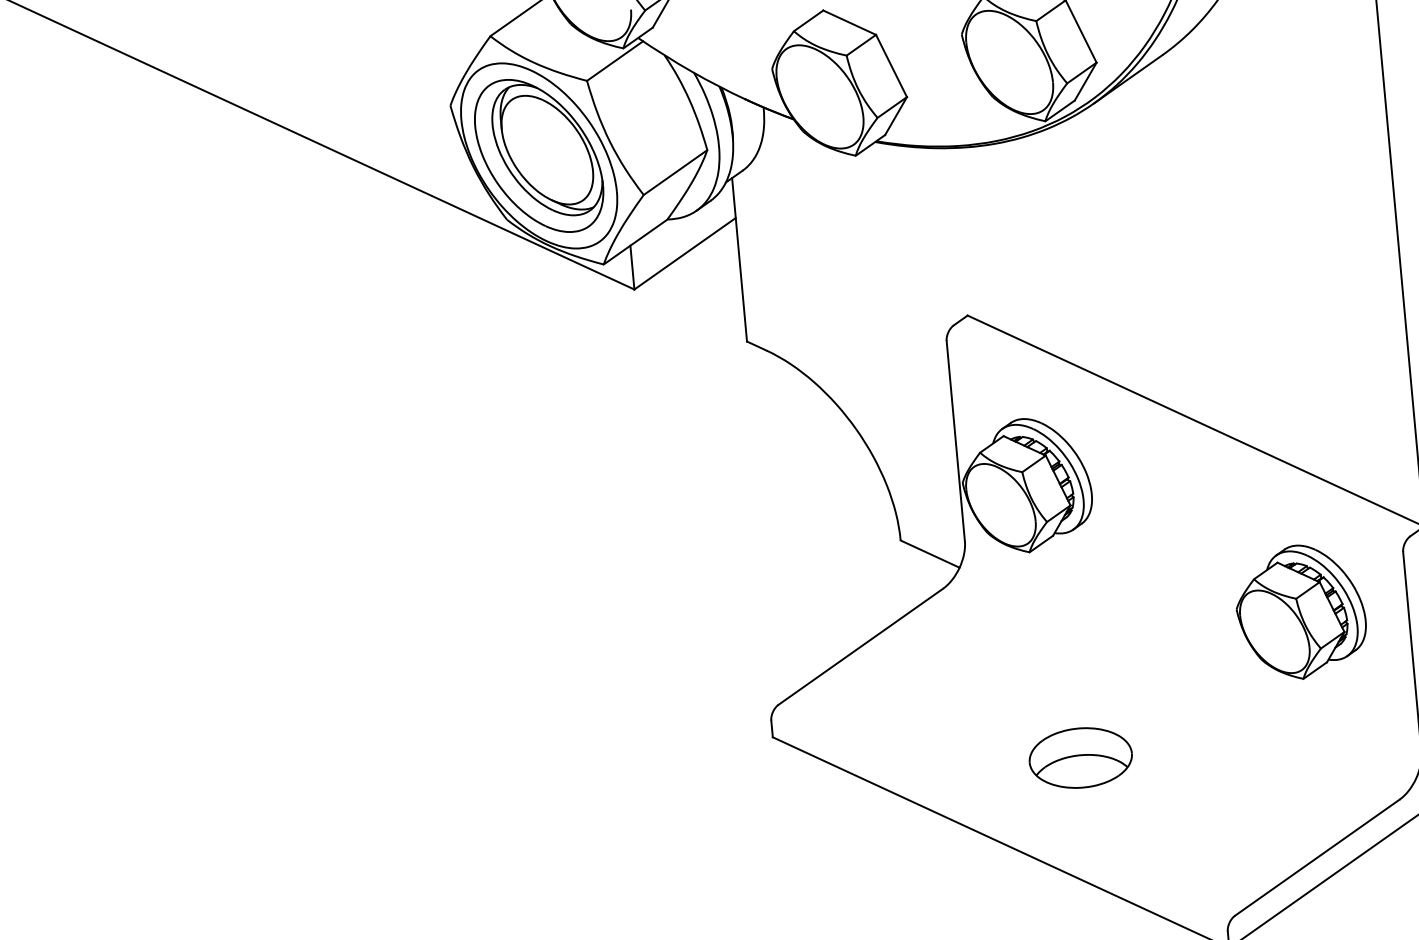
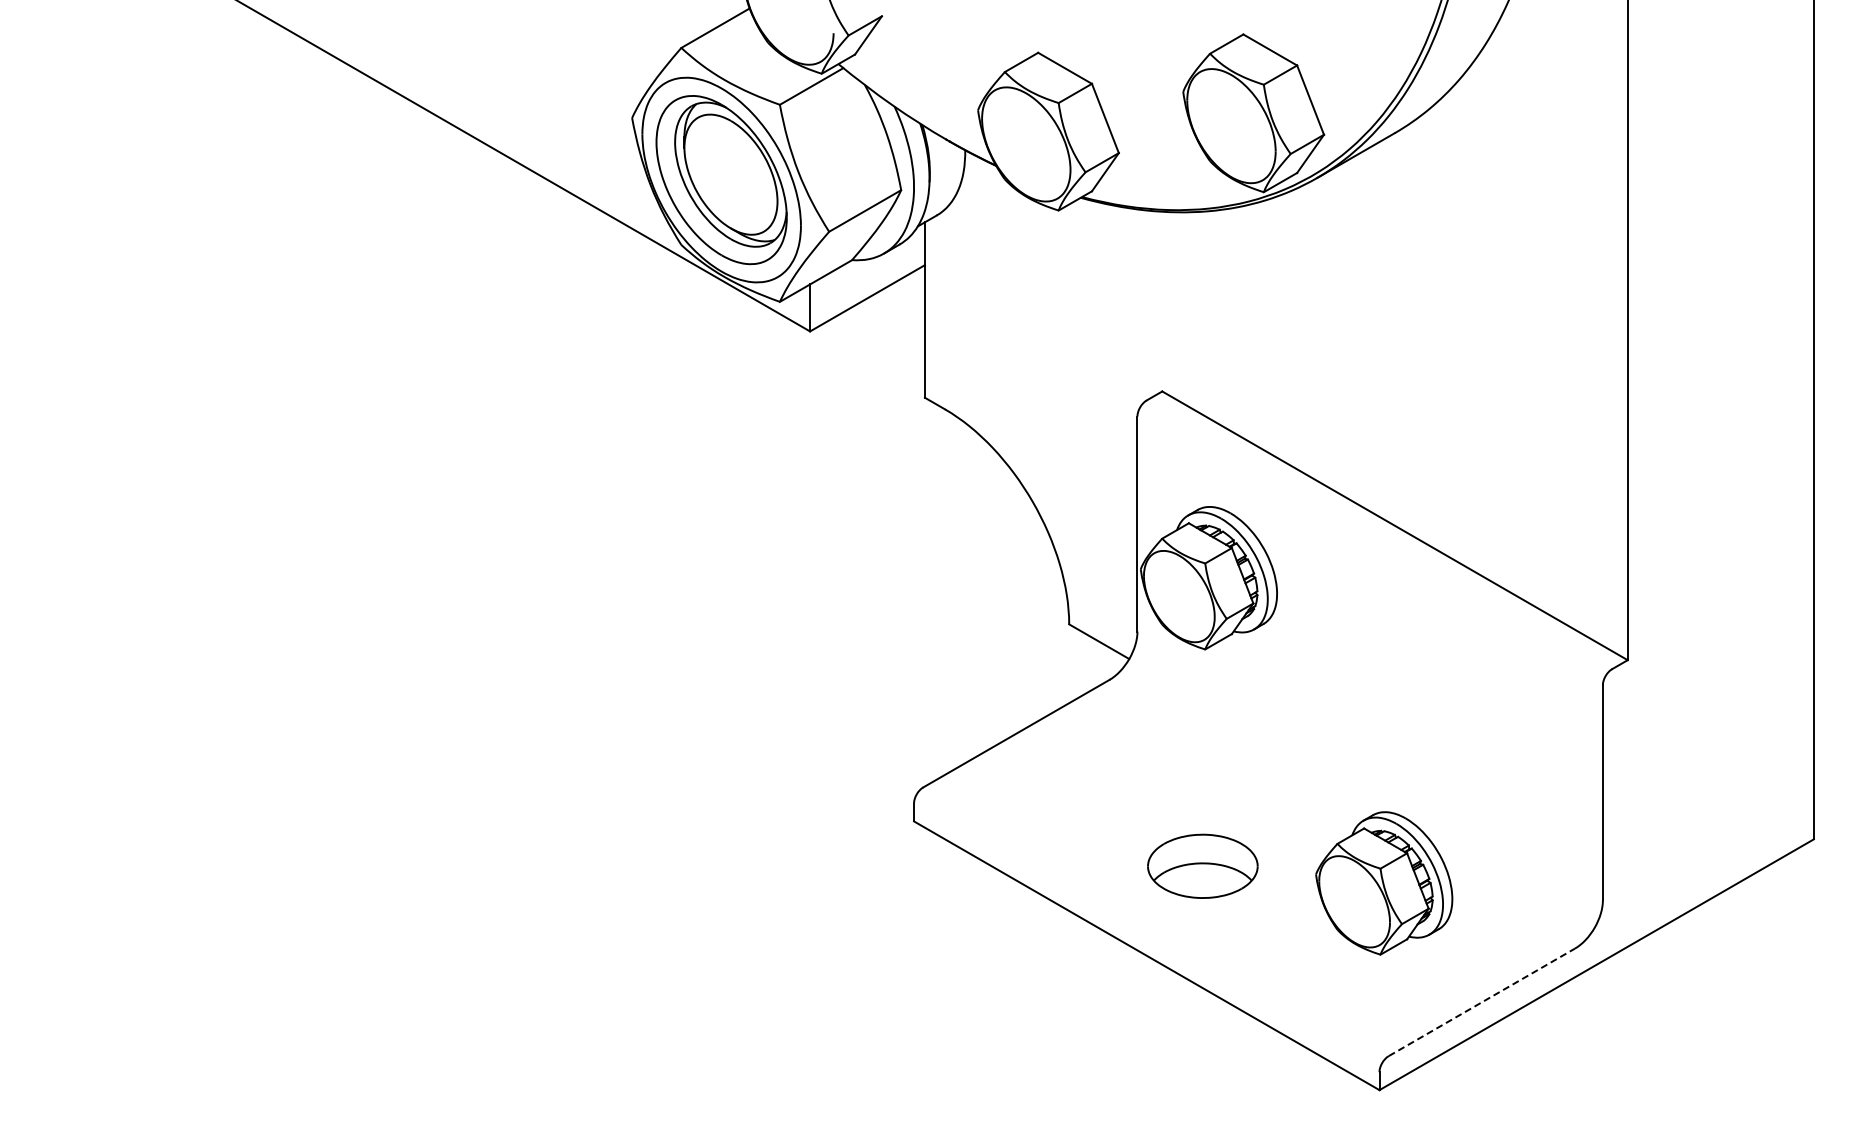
part: (1301, 612) -> (1384, 883), moved
part: (1080, 757) -> (1202, 865), moved
line: (1317, 857) -> (1482, 1002), solid -> dashed

